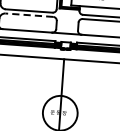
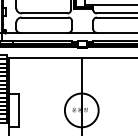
line: (28, 15) -> (44, 17), dashed -> solid

